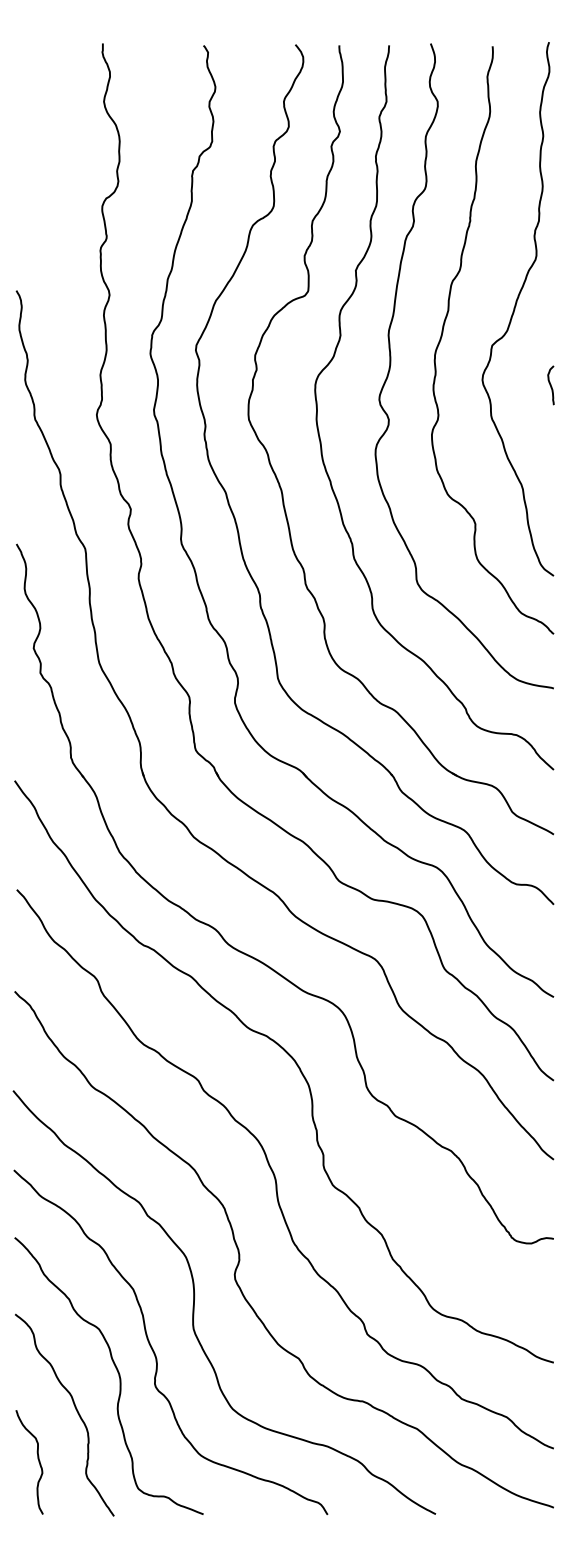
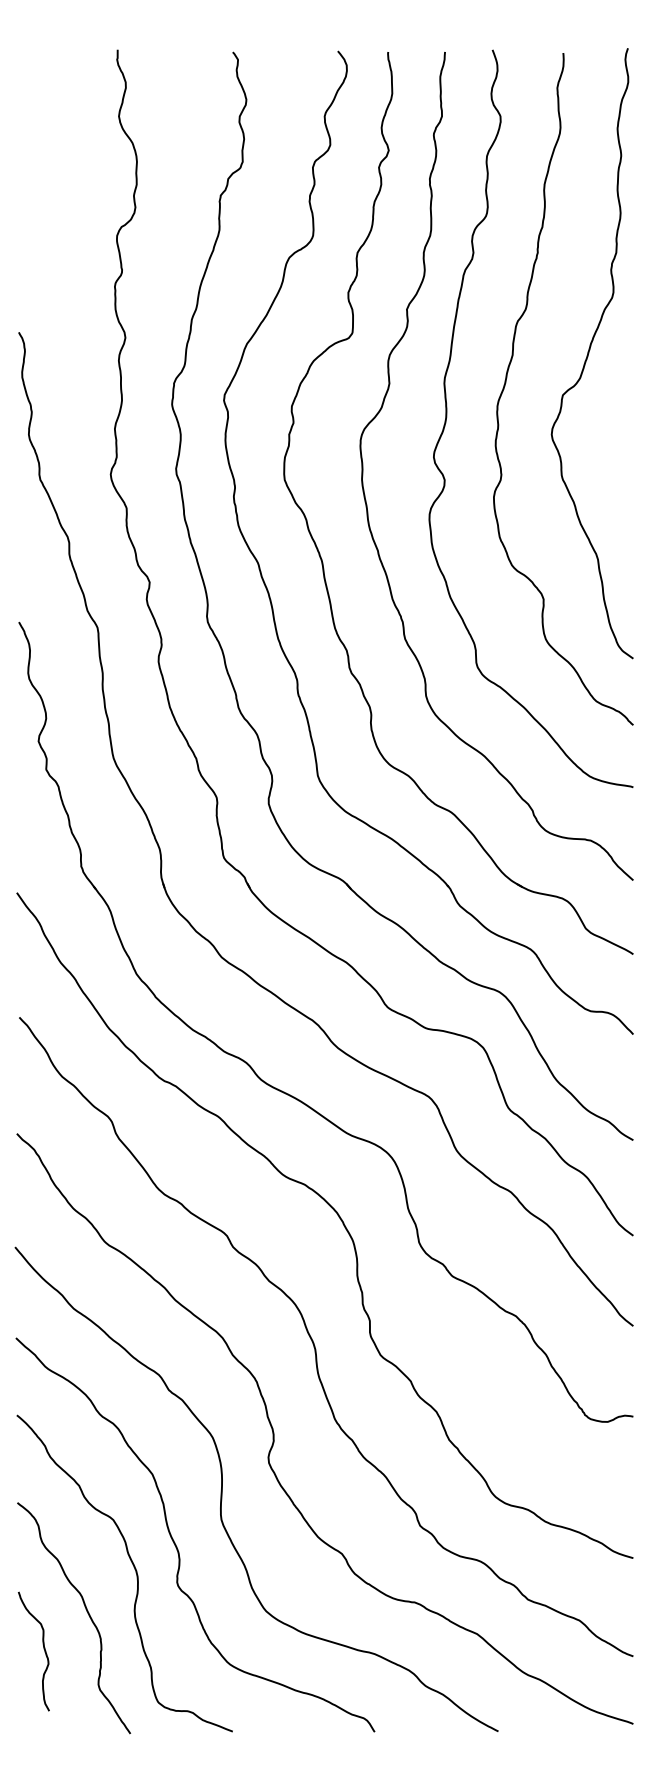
curve: (550, 385) -> (629, 440), removed
curve: (37, 1459) -> (42, 1648), moved

